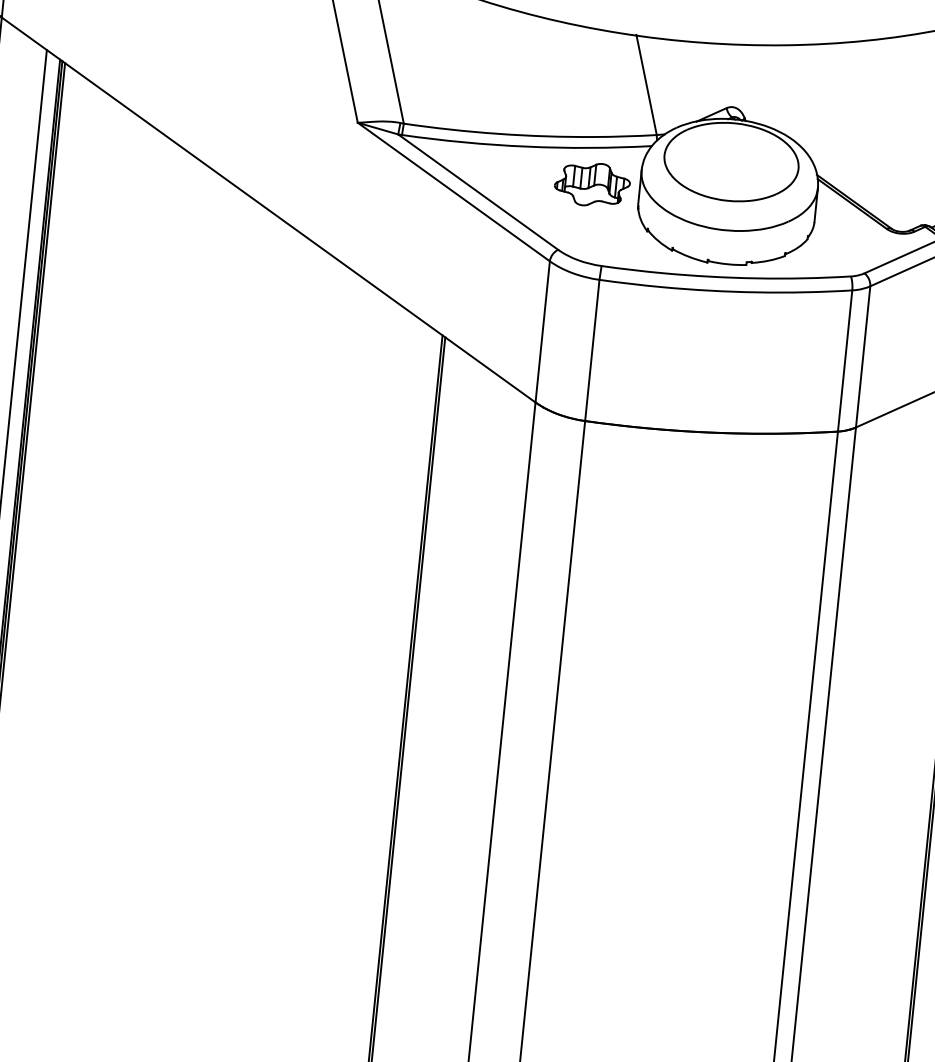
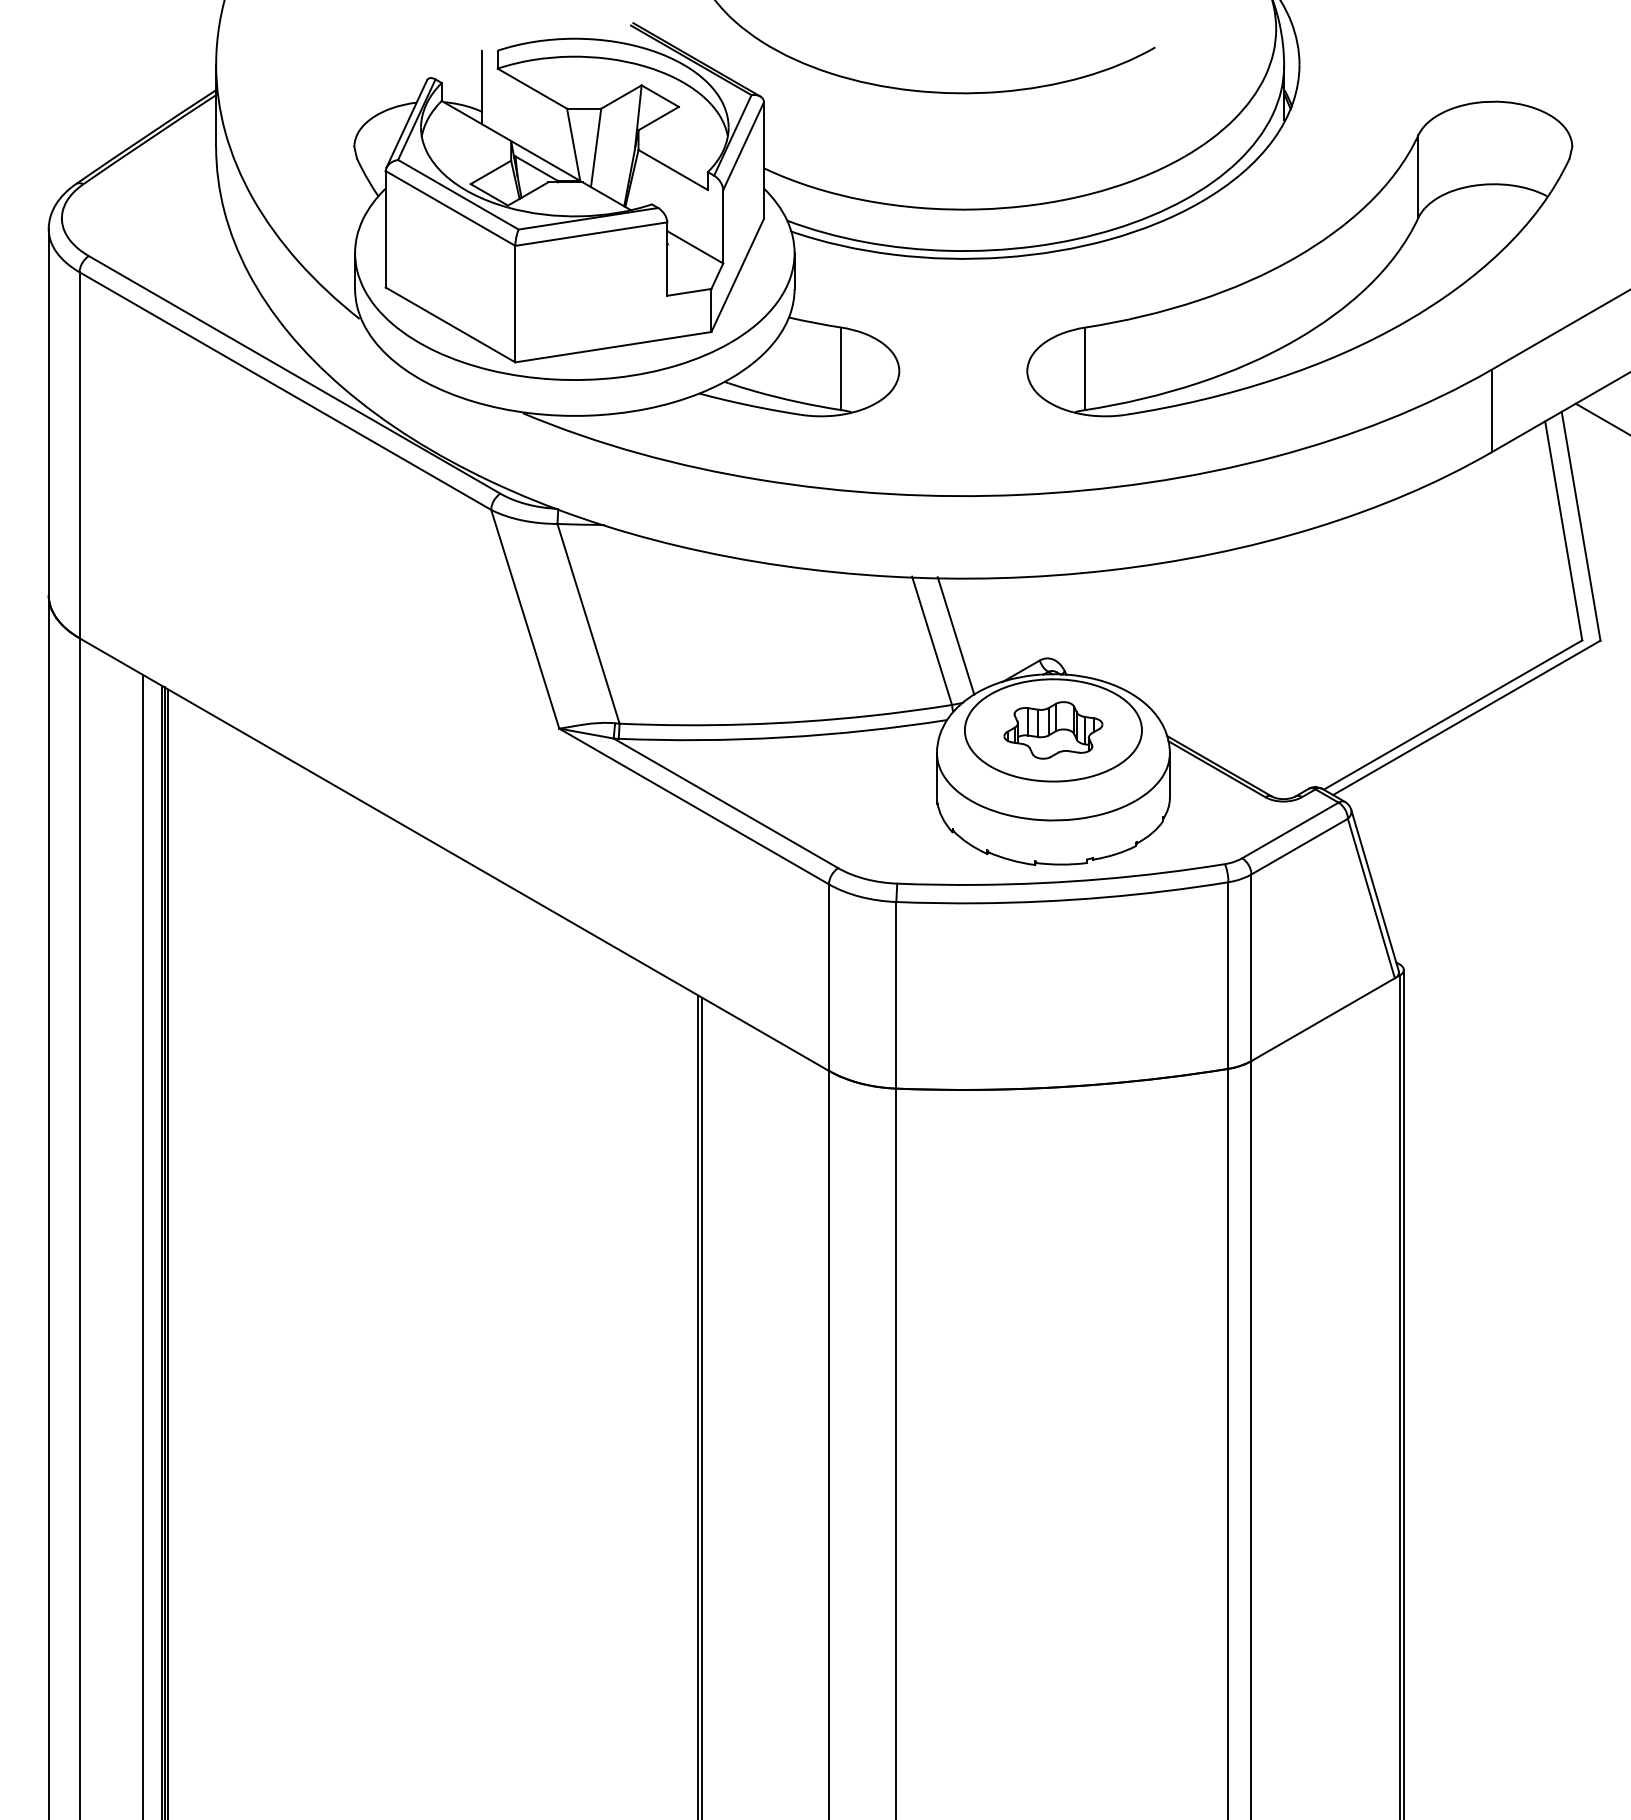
line: (664, 82) -> (955, 635), added
part: (592, 184) -> (1053, 730), moved

